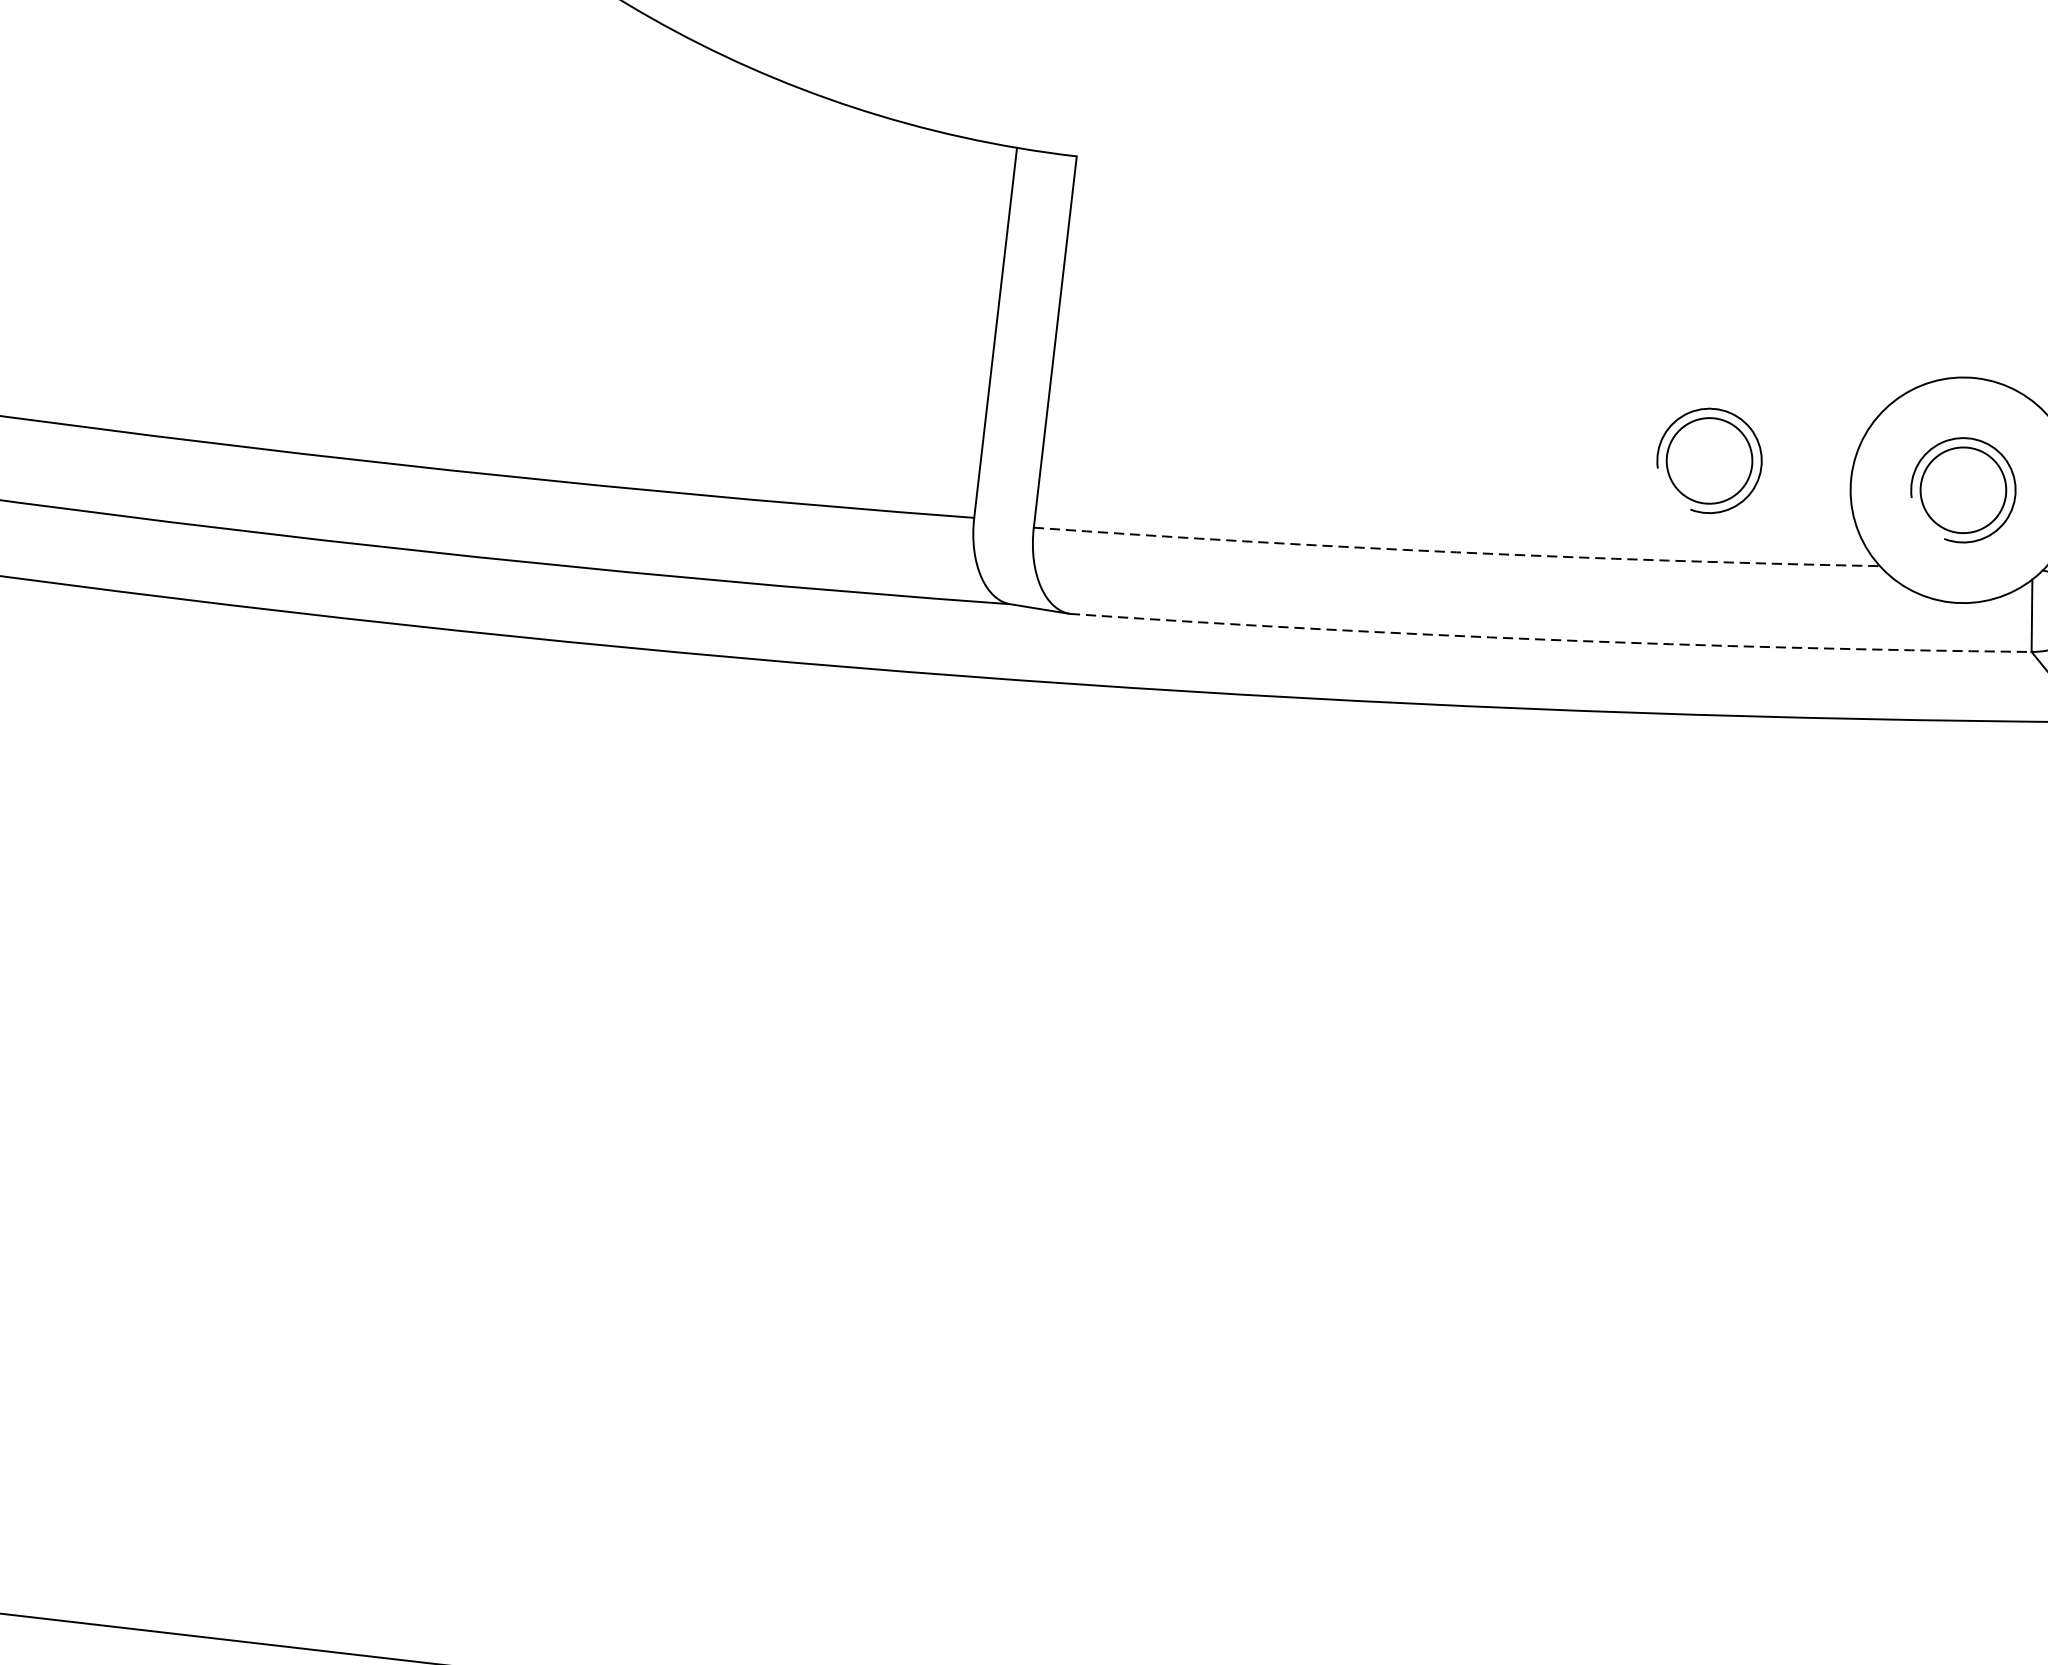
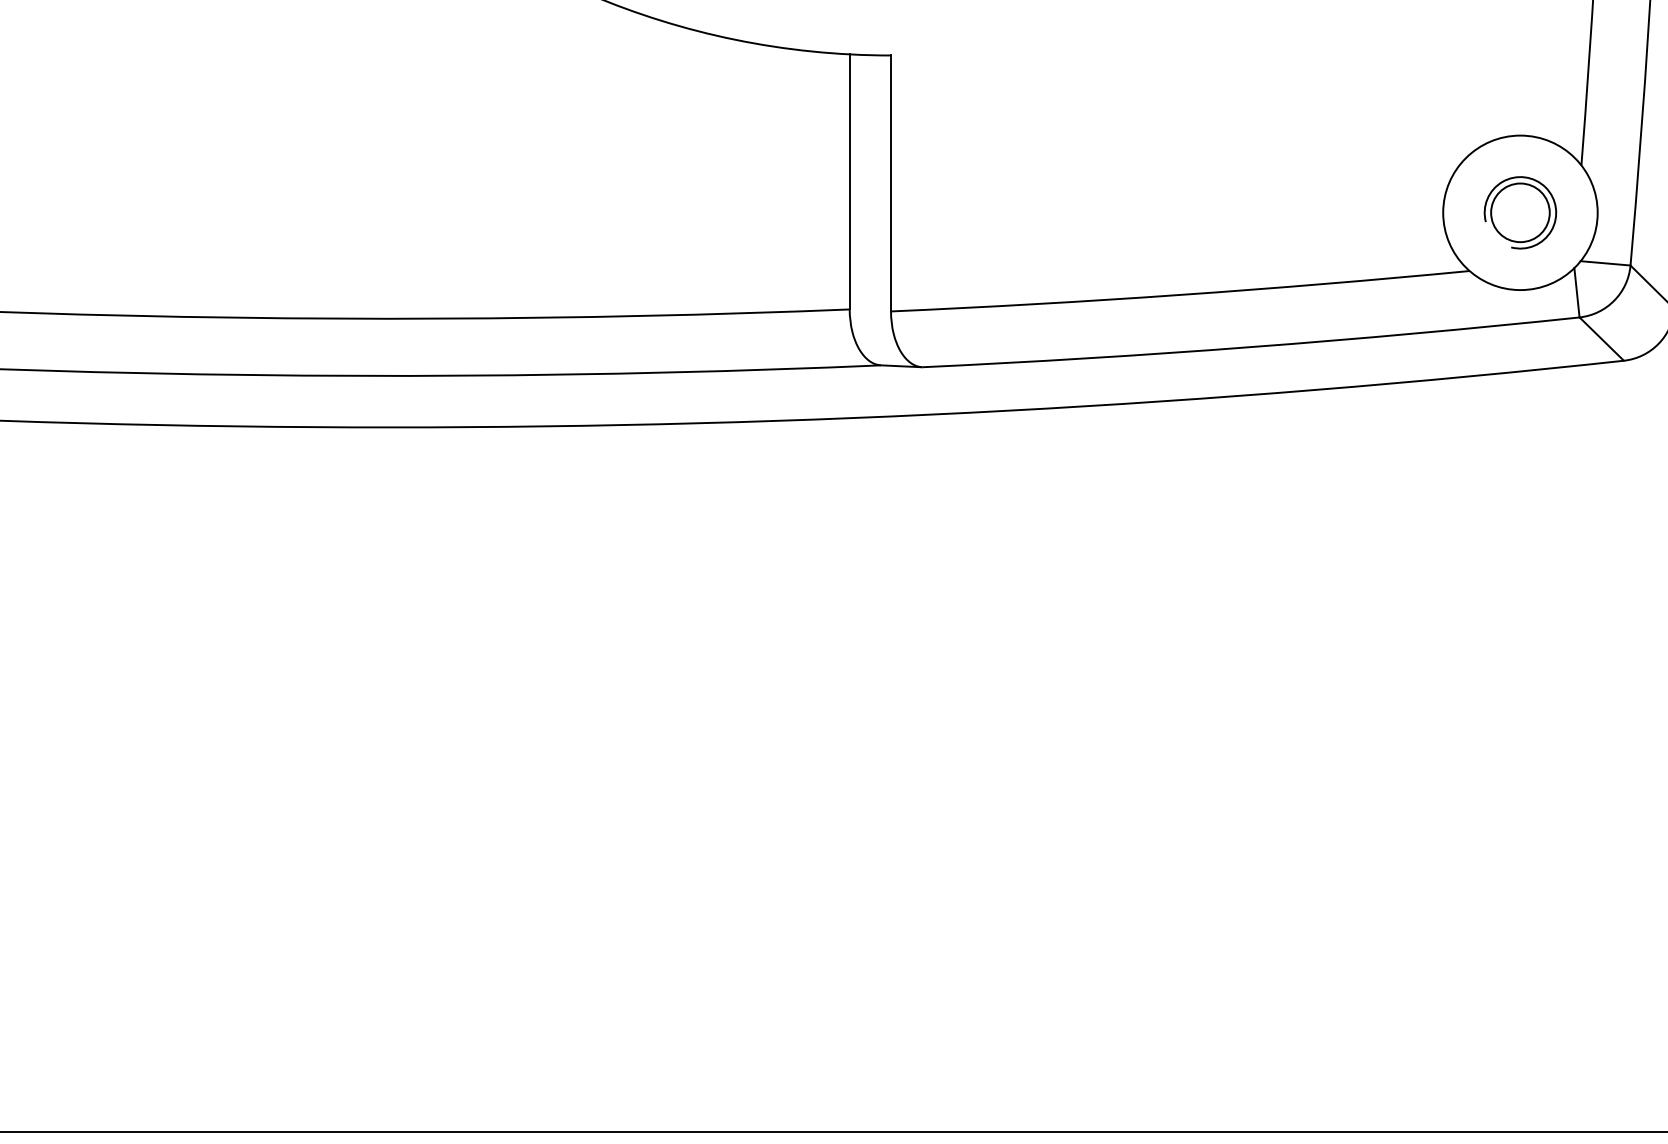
part: (1709, 460) -> (1345, 212), removed
arc: (1456, 551) -> (1180, 294), dashed -> solid
arc: (1550, 640) -> (1251, 347), dashed -> solid

